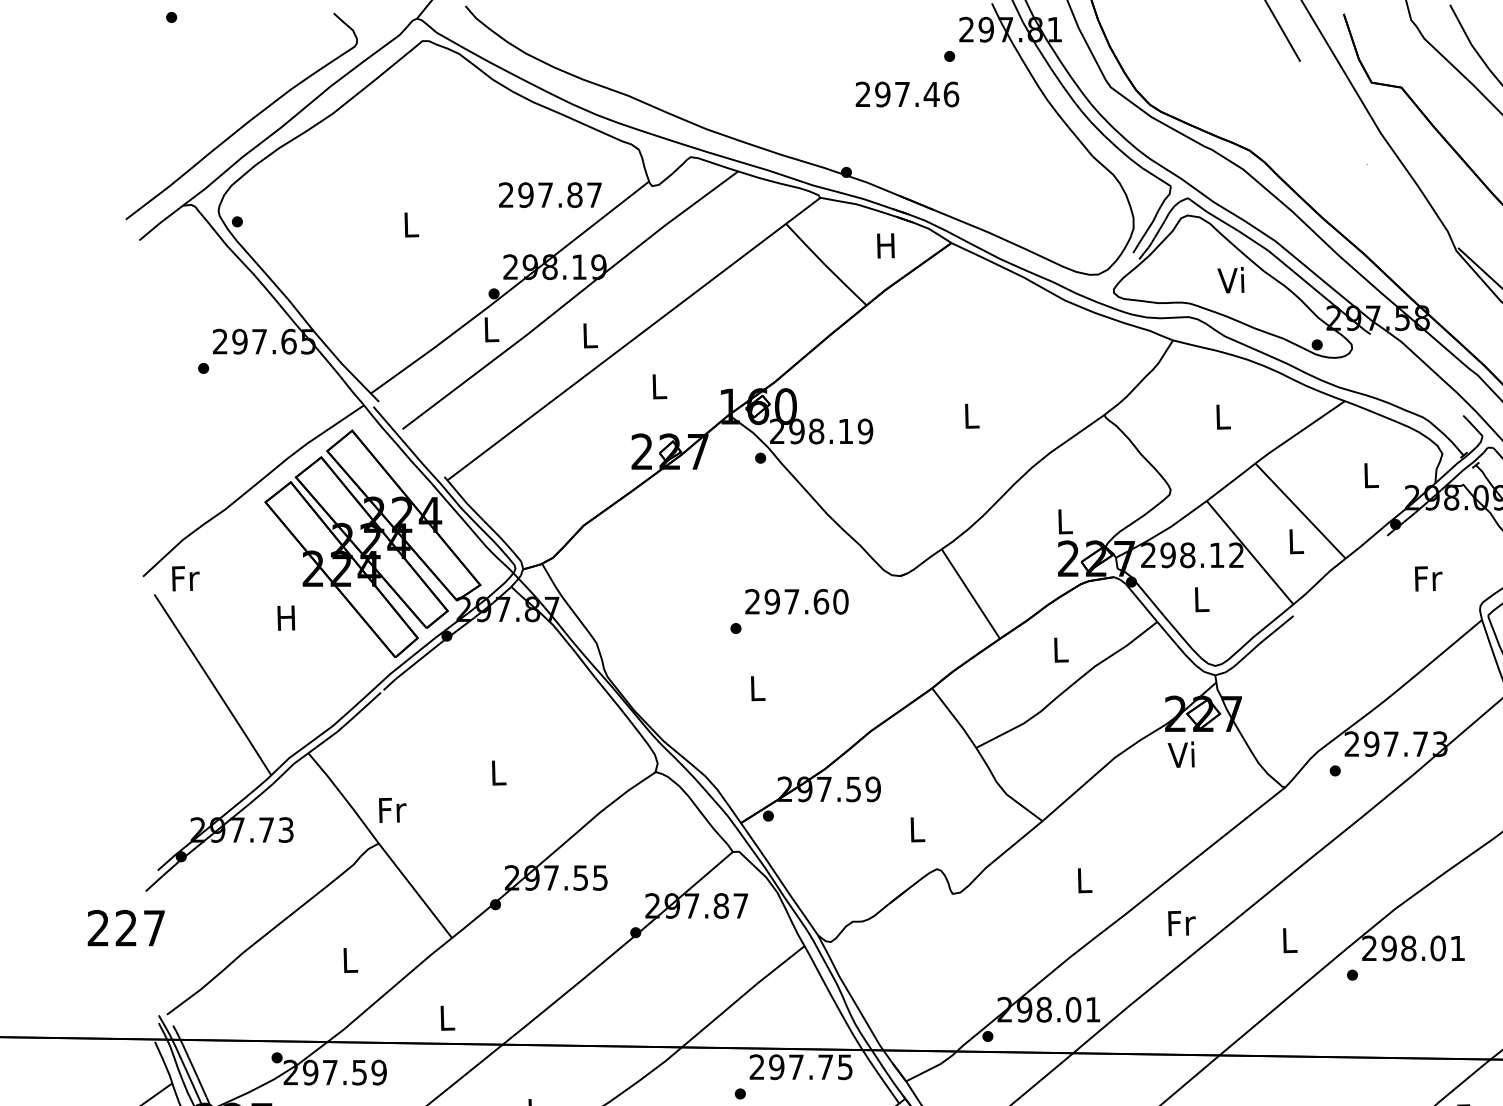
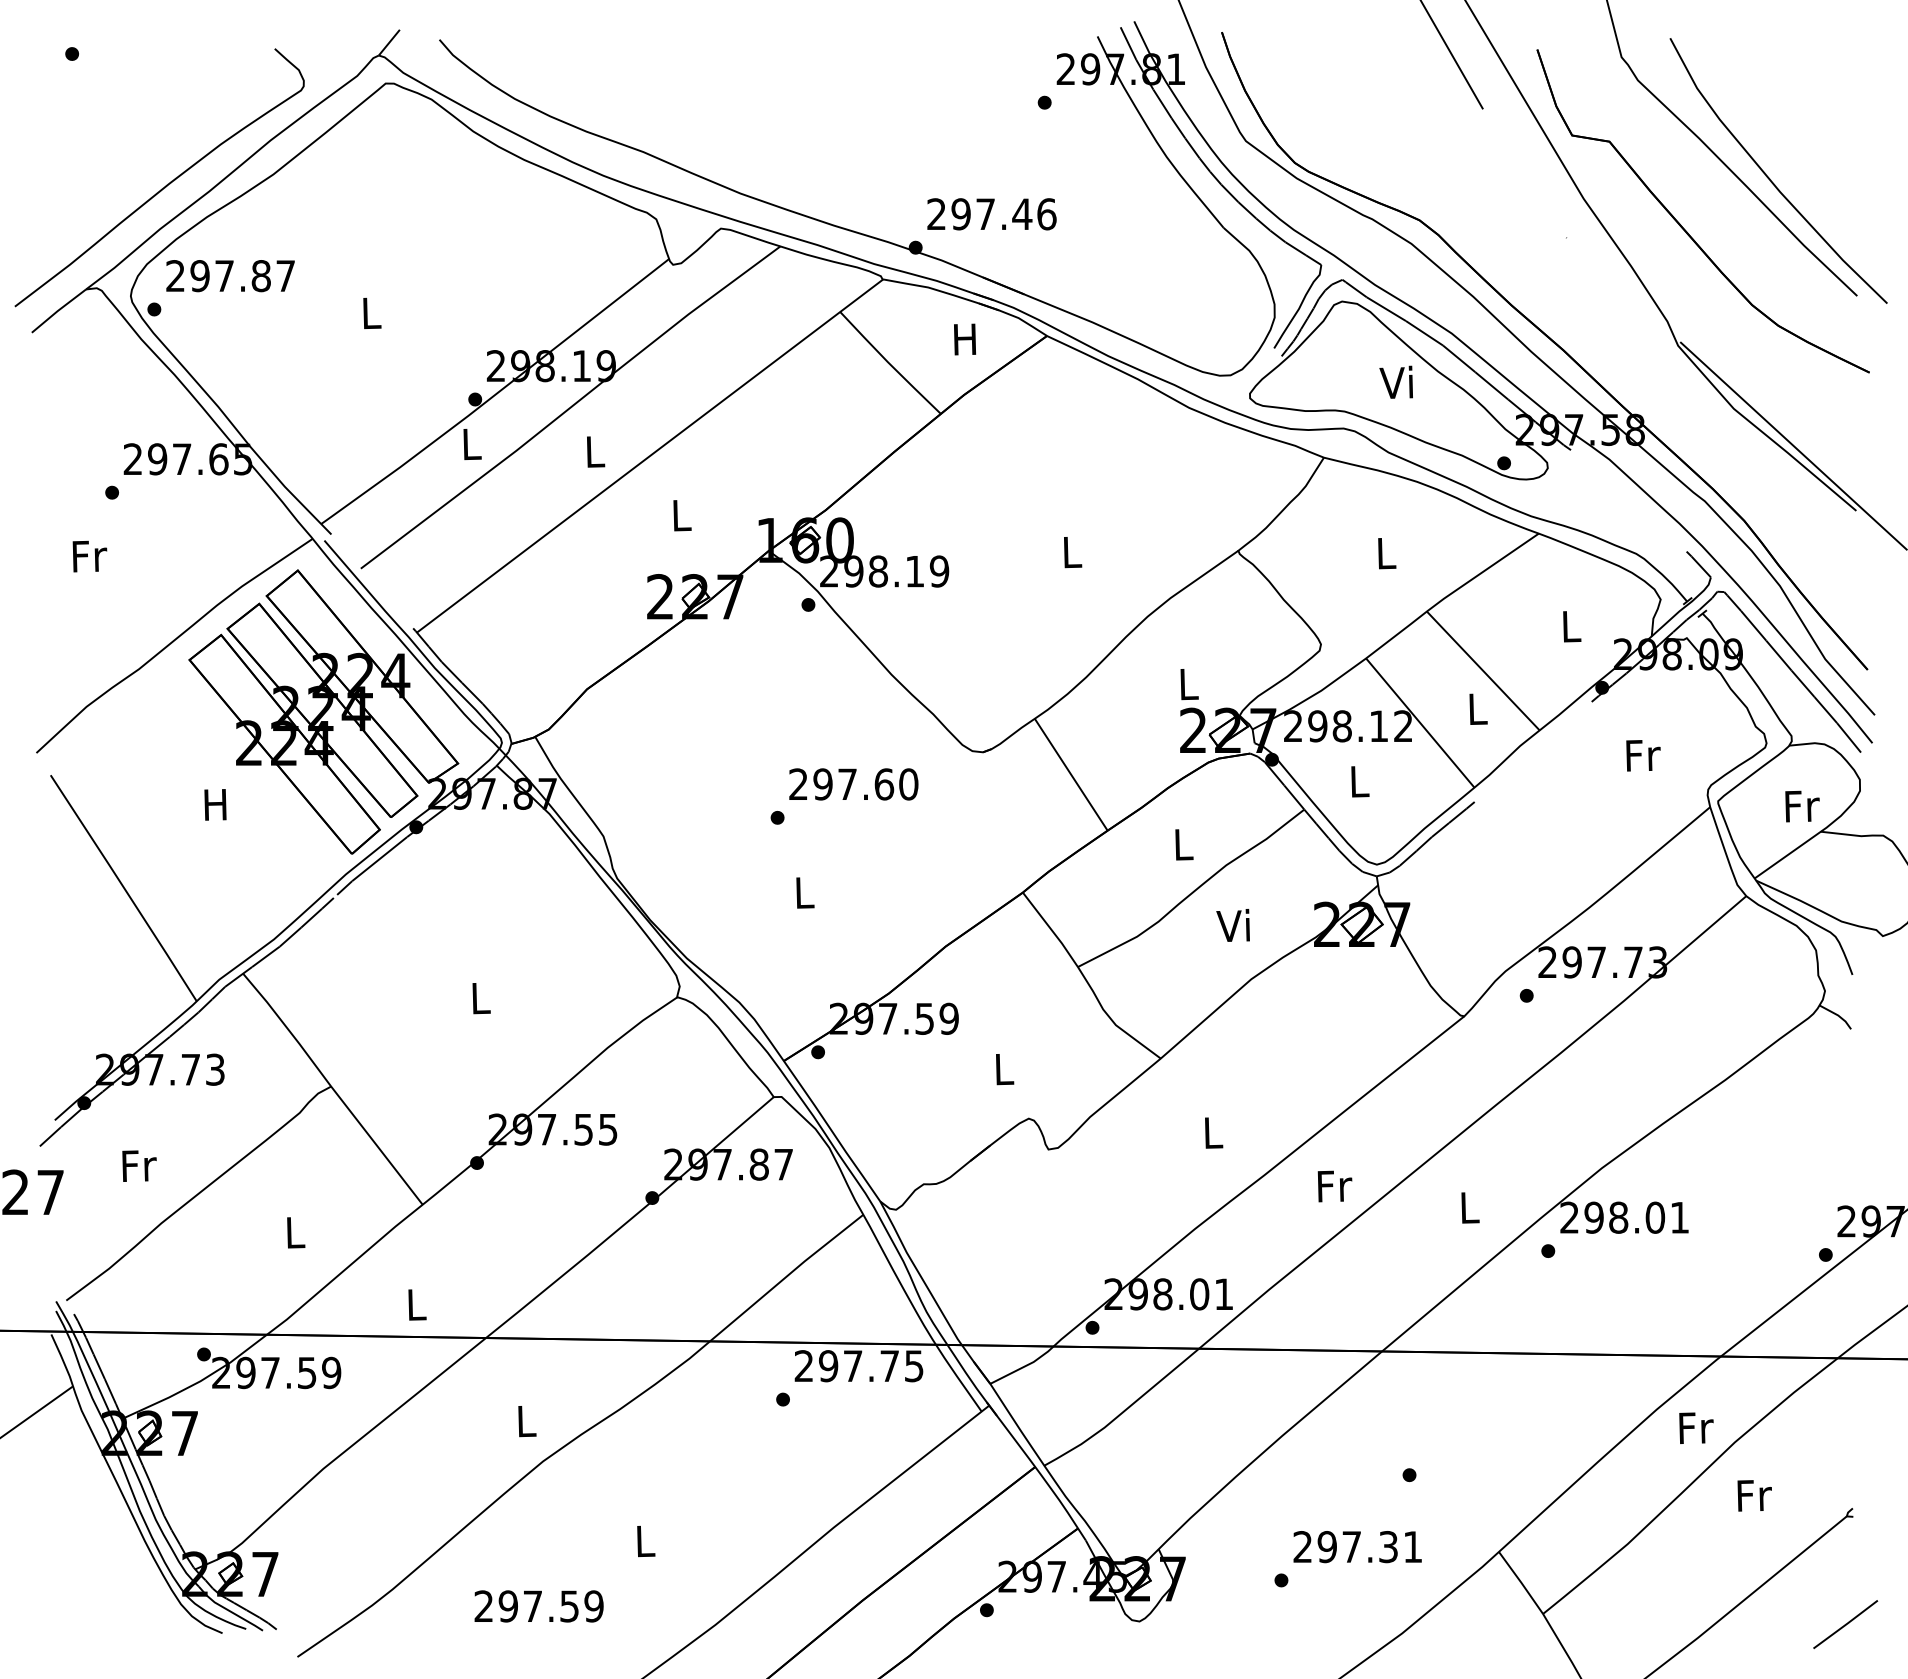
text: (907, 94) -> (991, 214), moved
text: (550, 195) -> (230, 276), moved
text: (185, 578) -> (89, 556), moved
text: (1180, 754) -> (1232, 925), moved
text: (392, 809) -> (139, 1165), moved

